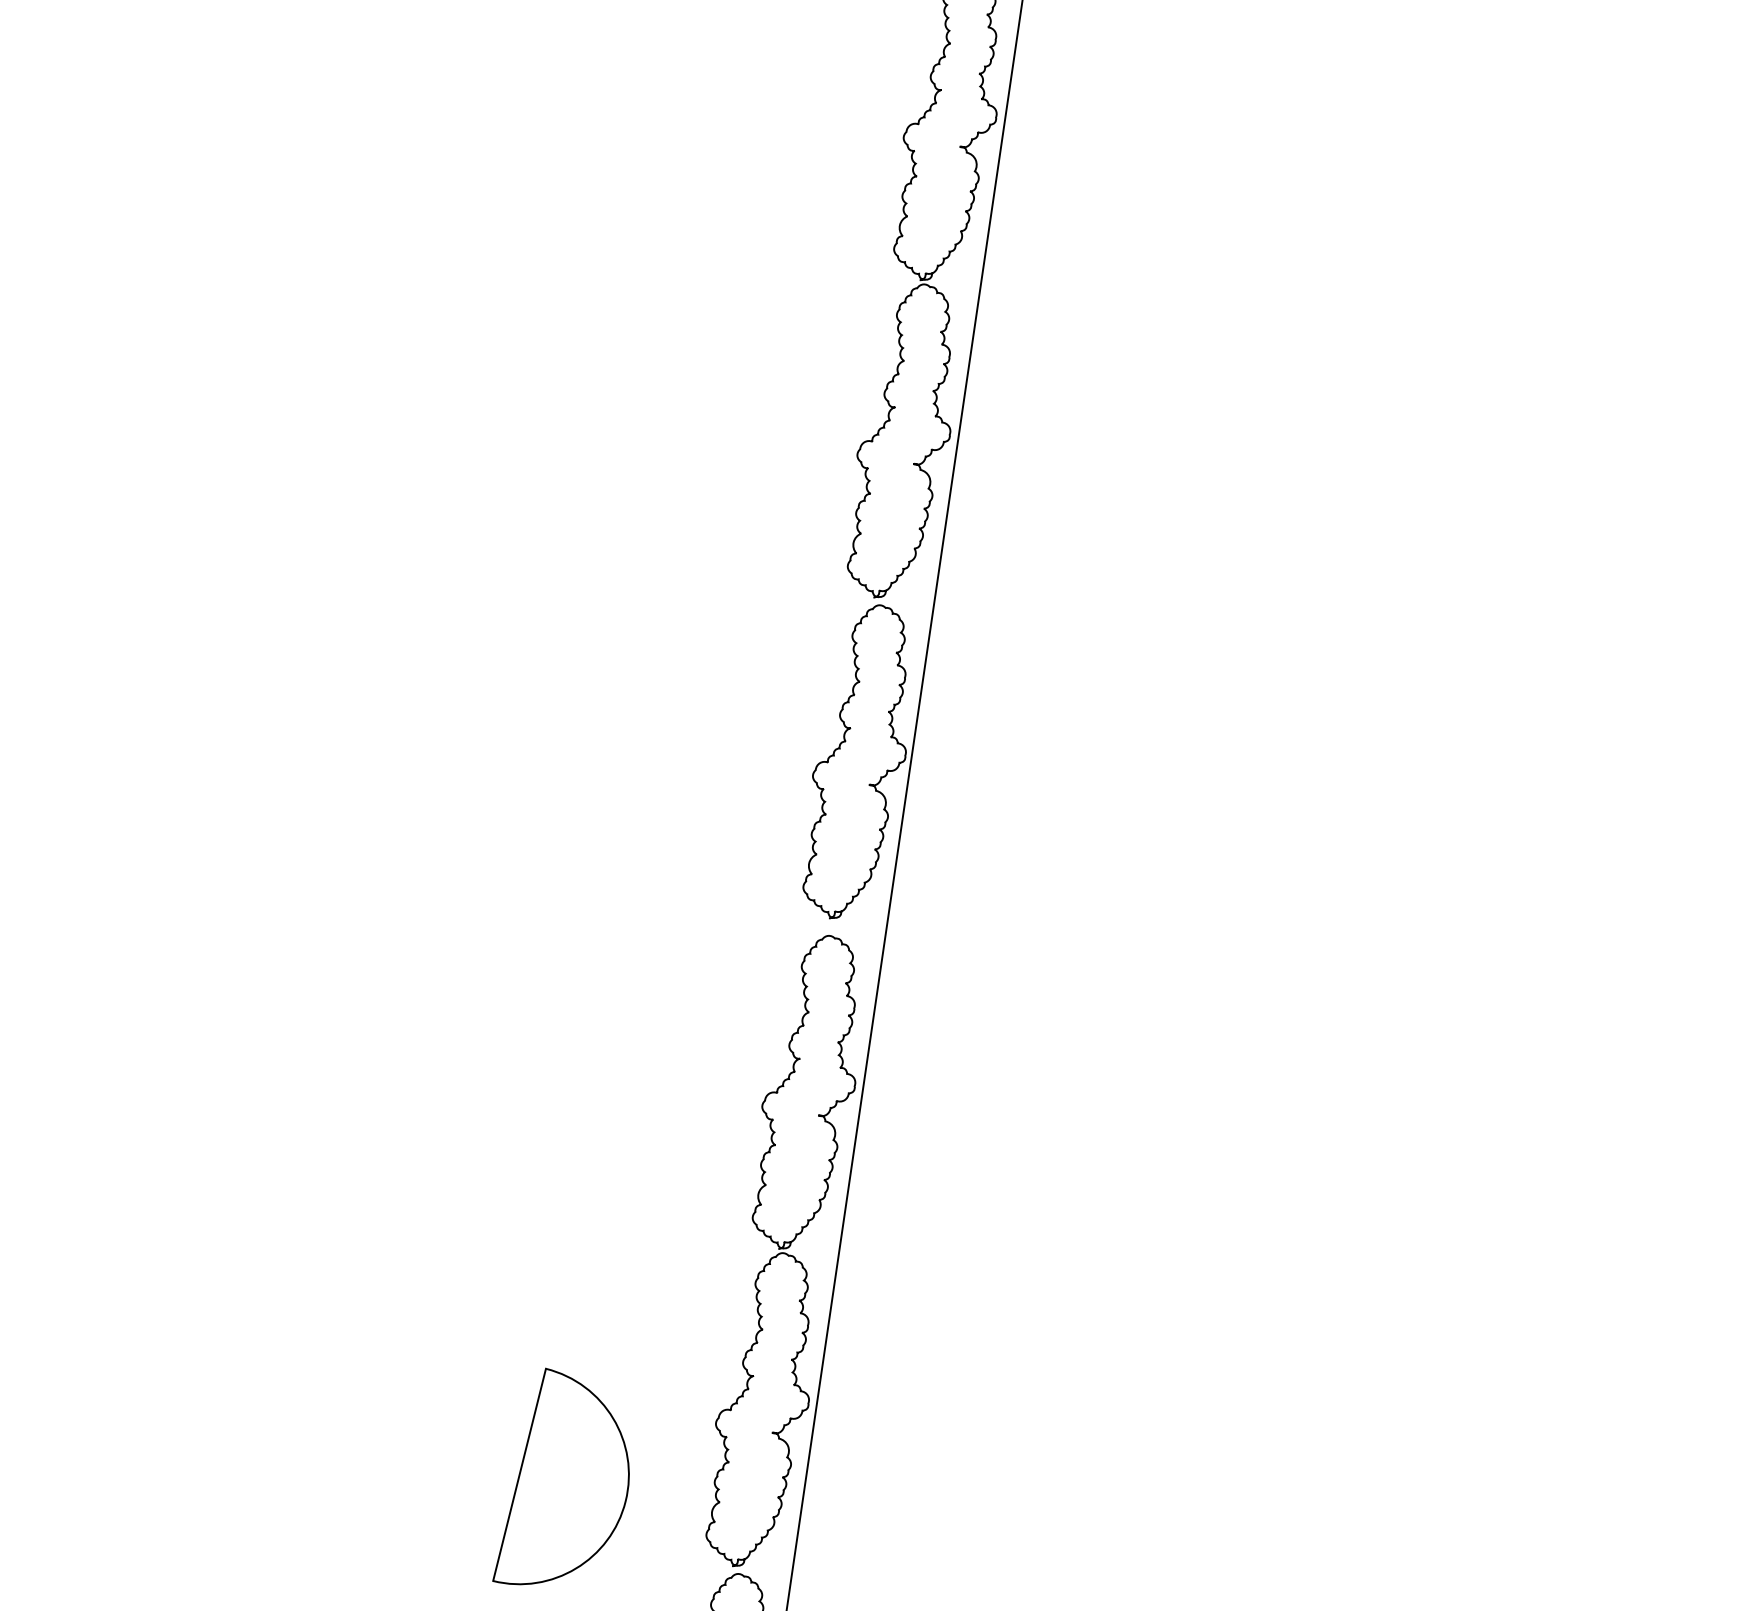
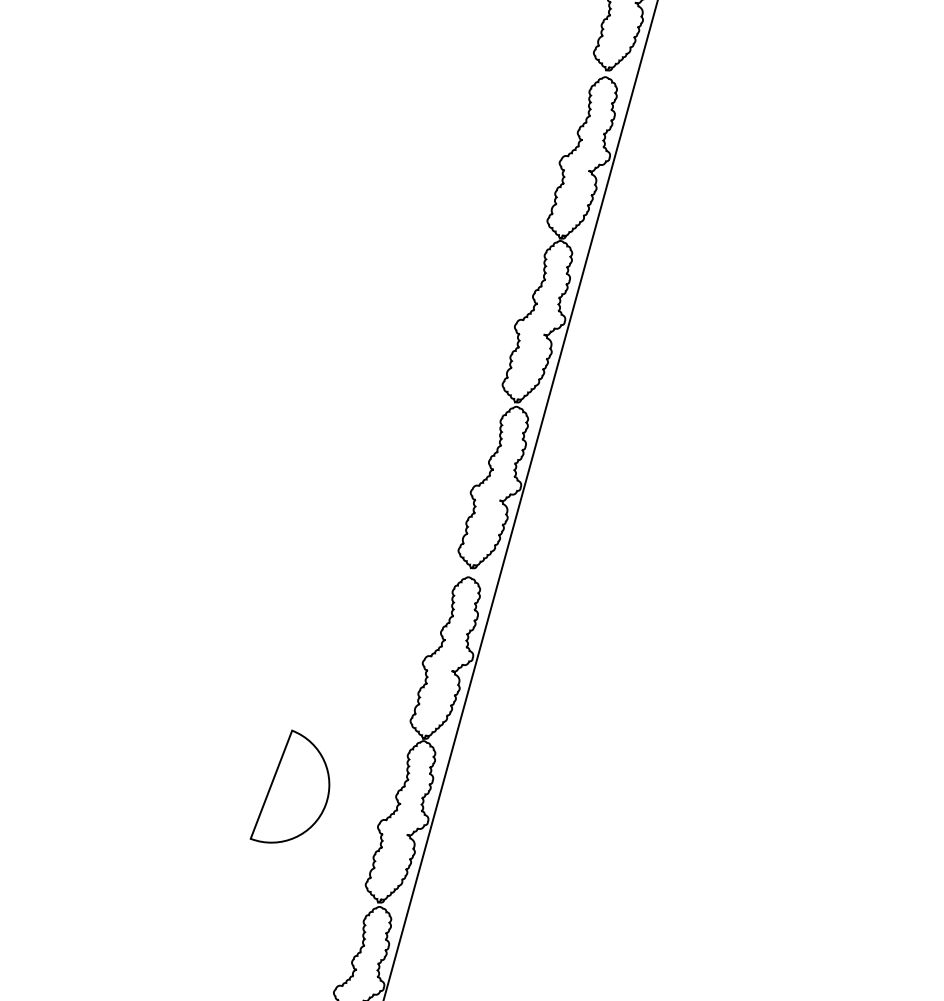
part: (553, 1474) -> (289, 786), moved

